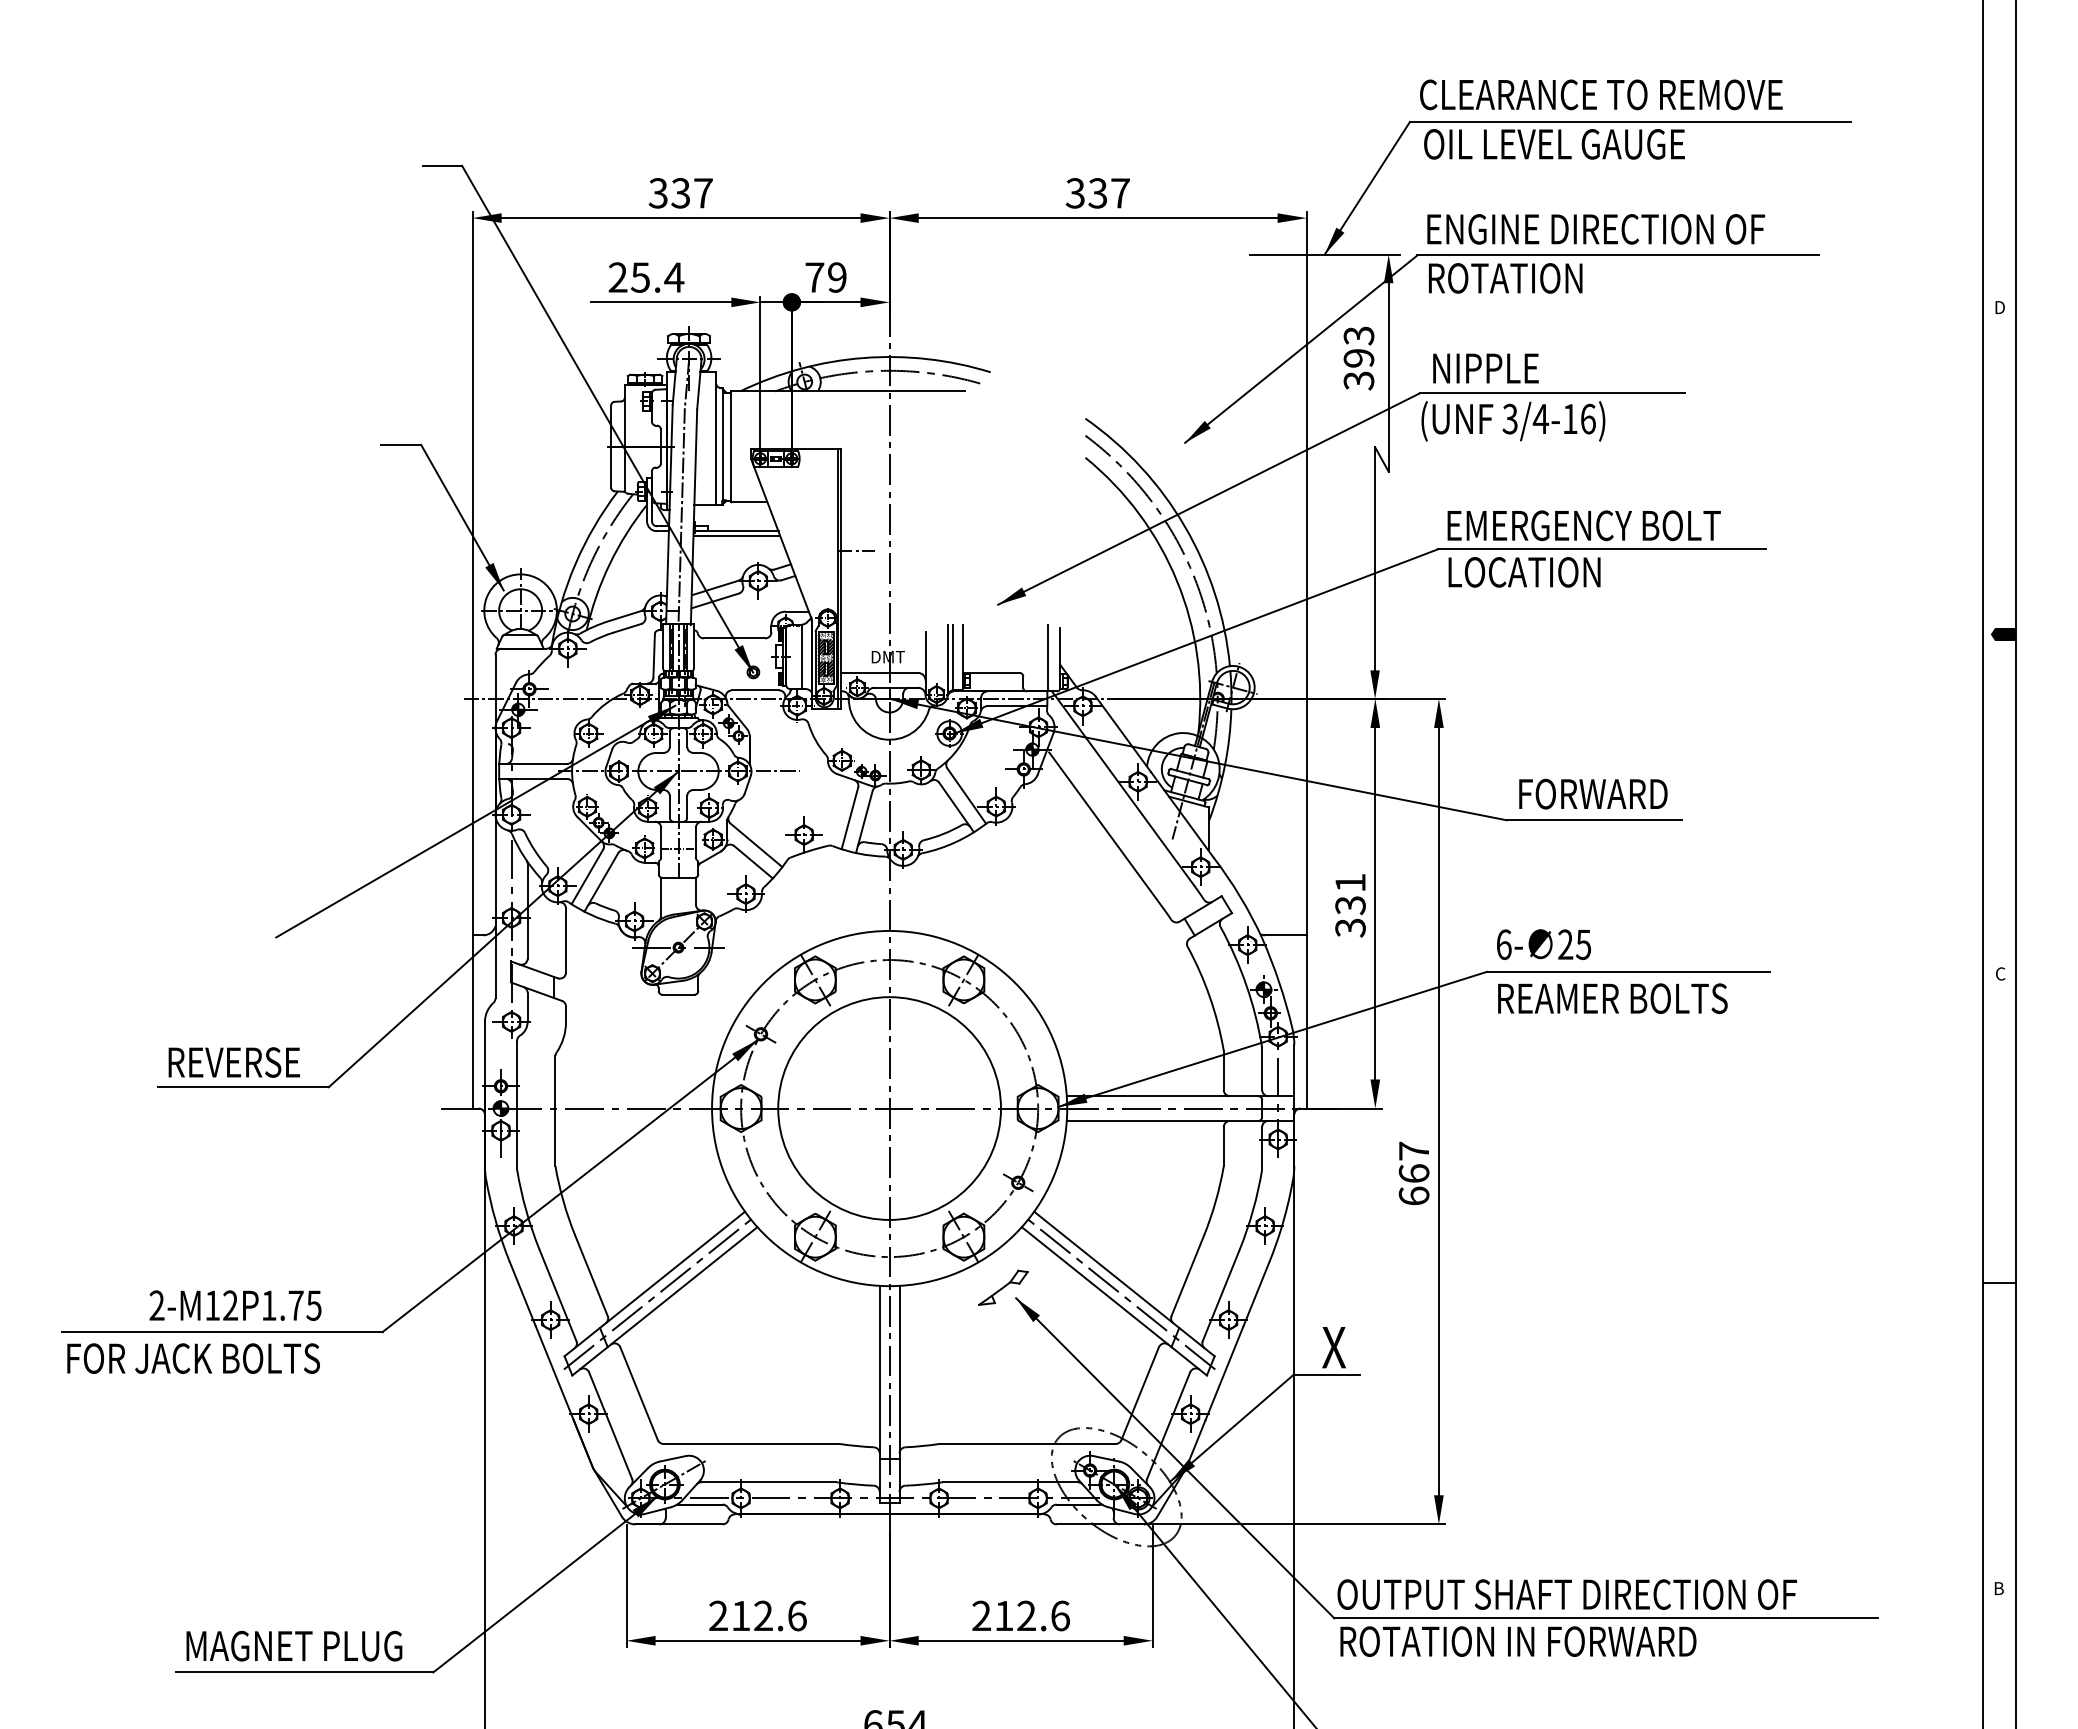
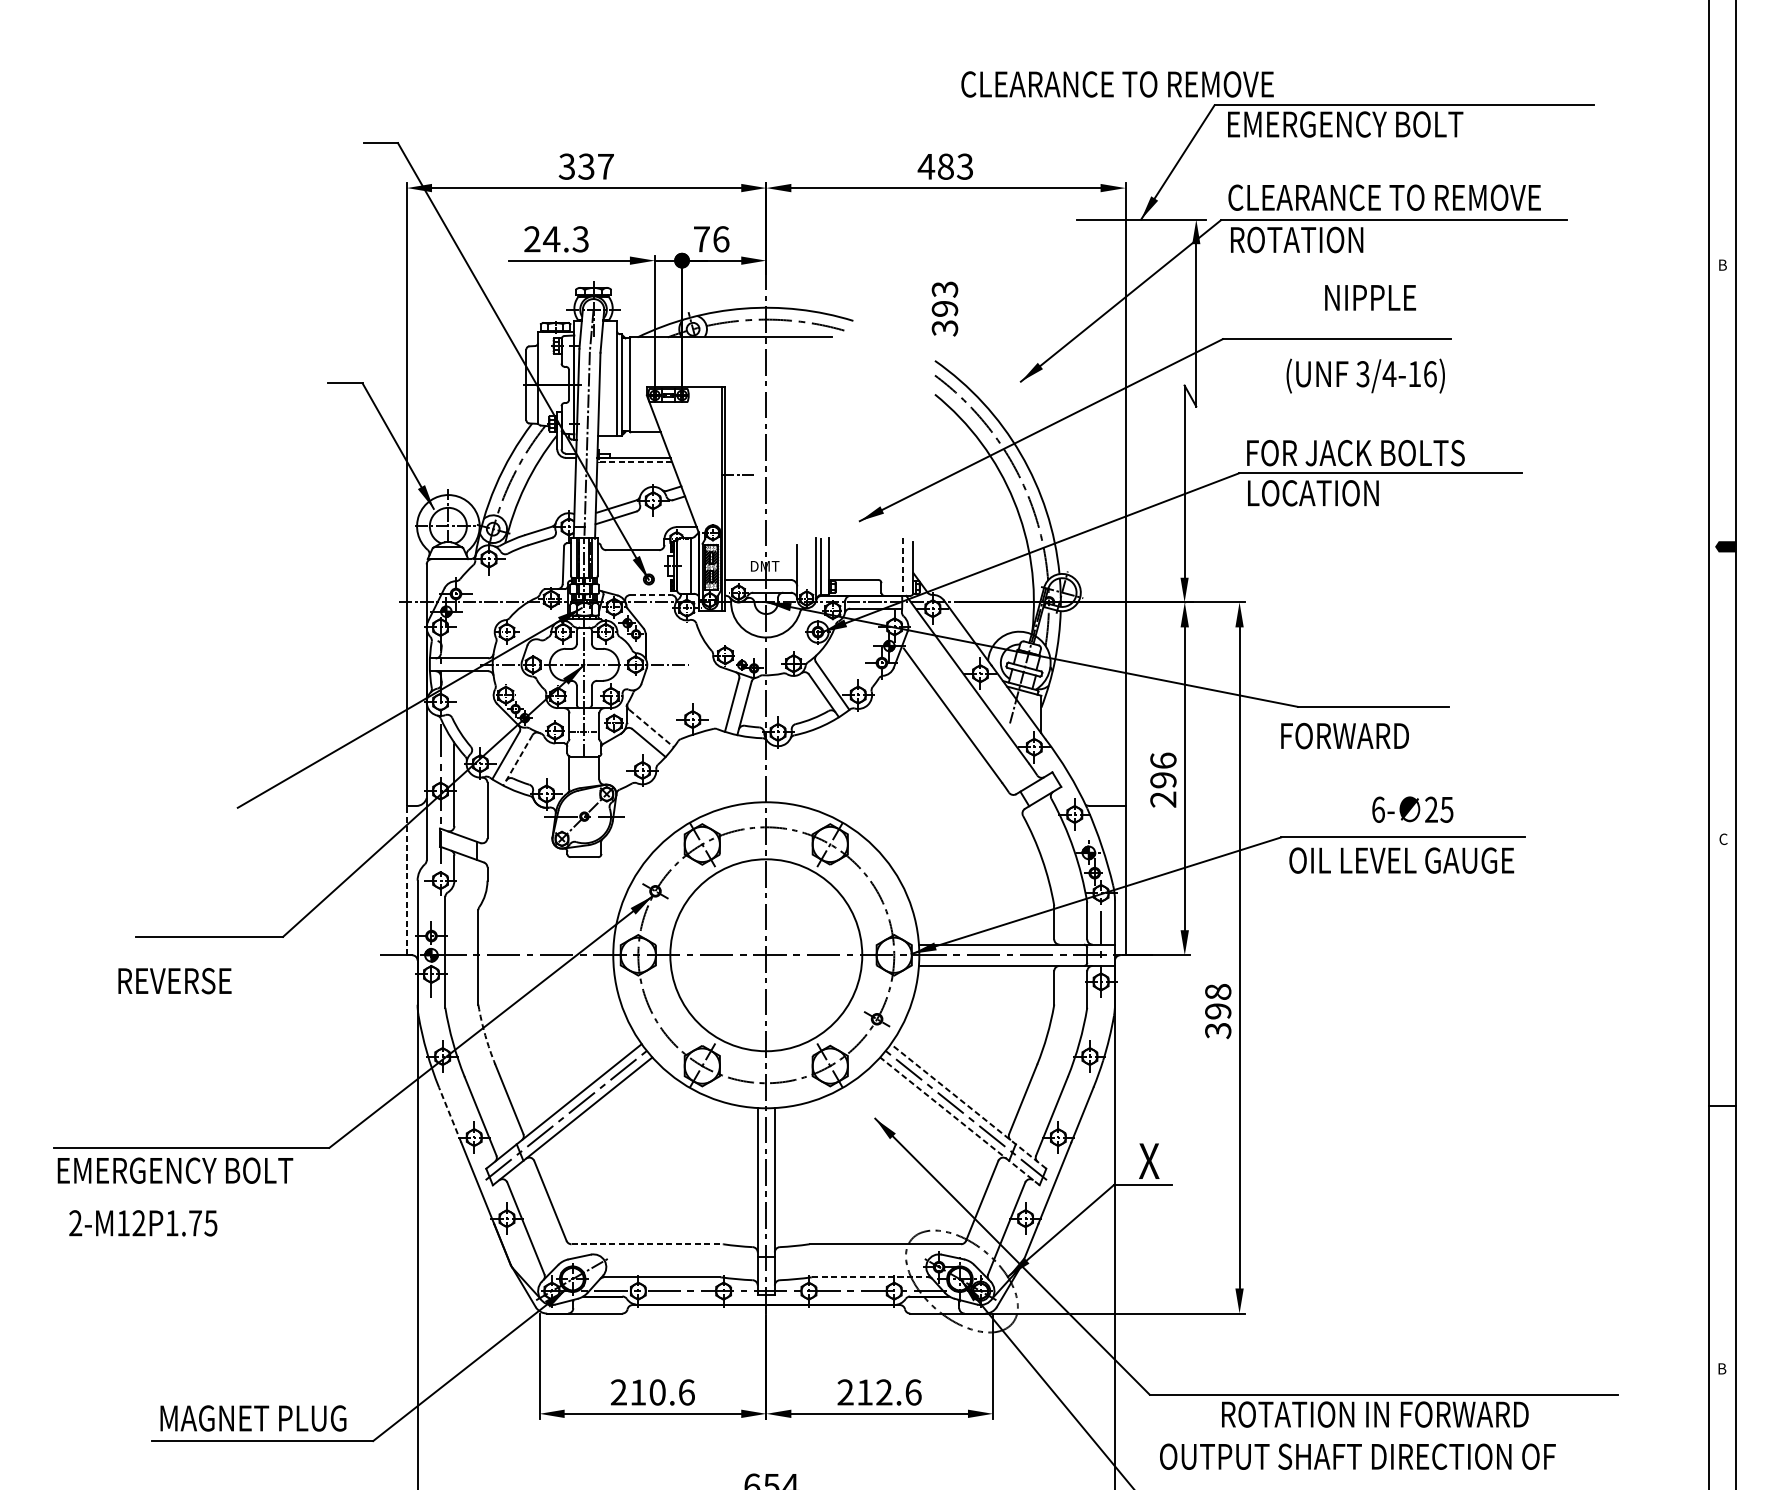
text: (1601, 94) -> (1117, 84), moved
text: (1561, 144) -> (1345, 124), OIL LEVEL GAUGE -> EMERGENCY BOLT
text: (1097, 193) -> (945, 166), 337 -> 483
text: (1607, 229) -> (1384, 197), ENGINE DIRECTION OF -> CLEARANCE TO REMOVE
text: (657, 277) -> (566, 239), 25.4 -> 24.3
text: (837, 277) -> (721, 239), 79 -> 76
text: (2000, 307) -> (1723, 265), D -> B
text: (1358, 358) -> (944, 309), moved
text: (1485, 368) -> (1370, 297), moved
text: (1513, 421) -> (1365, 376), moved
text: (1585, 525) -> (1365, 452), EMERGENCY BOLT -> FOR JACK BOLTS
line: (736, 536) -> (634, 462), solid -> dashed
line: (1048, 658) -> (903, 567), solid -> dashed
line: (755, 690) -> (650, 595), solid -> dashed
text: (1593, 793) -> (1345, 735), moved
line: (756, 845) -> (651, 728), solid -> dashed
line: (601, 882) -> (518, 760), solid -> dashed
text: (1350, 905) -> (1163, 780), 331 -> 296
text: (1543, 944) -> (1412, 809), moved
text: (1626, 998) -> (1401, 860), REAMER BOLTS -> OIL LEVEL GAUGE
line: (472, 1021) -> (406, 880), solid -> dashed
text: (233, 1062) -> (174, 981), moved
text: (1413, 1173) -> (1217, 1011), 667 -> 398
arc: (563, 1201) -> (485, 1035), solid -> dashed
line: (1124, 1284) -> (968, 1106), solid -> dashed
part: (1003, 1287) -> (864, 1109), removed
line: (522, 1294) -> (449, 1115), solid -> dashed
line: (1114, 1301) -> (960, 1121), solid -> dashed
text: (235, 1305) -> (143, 1223), moved
text: (205, 1358) -> (176, 1170), FOR JACK BOLTS -> EMERGENCY BOLT
line: (751, 1443) -> (647, 1243), solid -> dashed
line: (1010, 1482) -> (870, 1277), solid -> dashed
text: (1566, 1594) -> (1357, 1456), moved
text: (763, 1615) -> (657, 1392), 212.6 -> 210.6
text: (1518, 1641) -> (1375, 1414), moved

